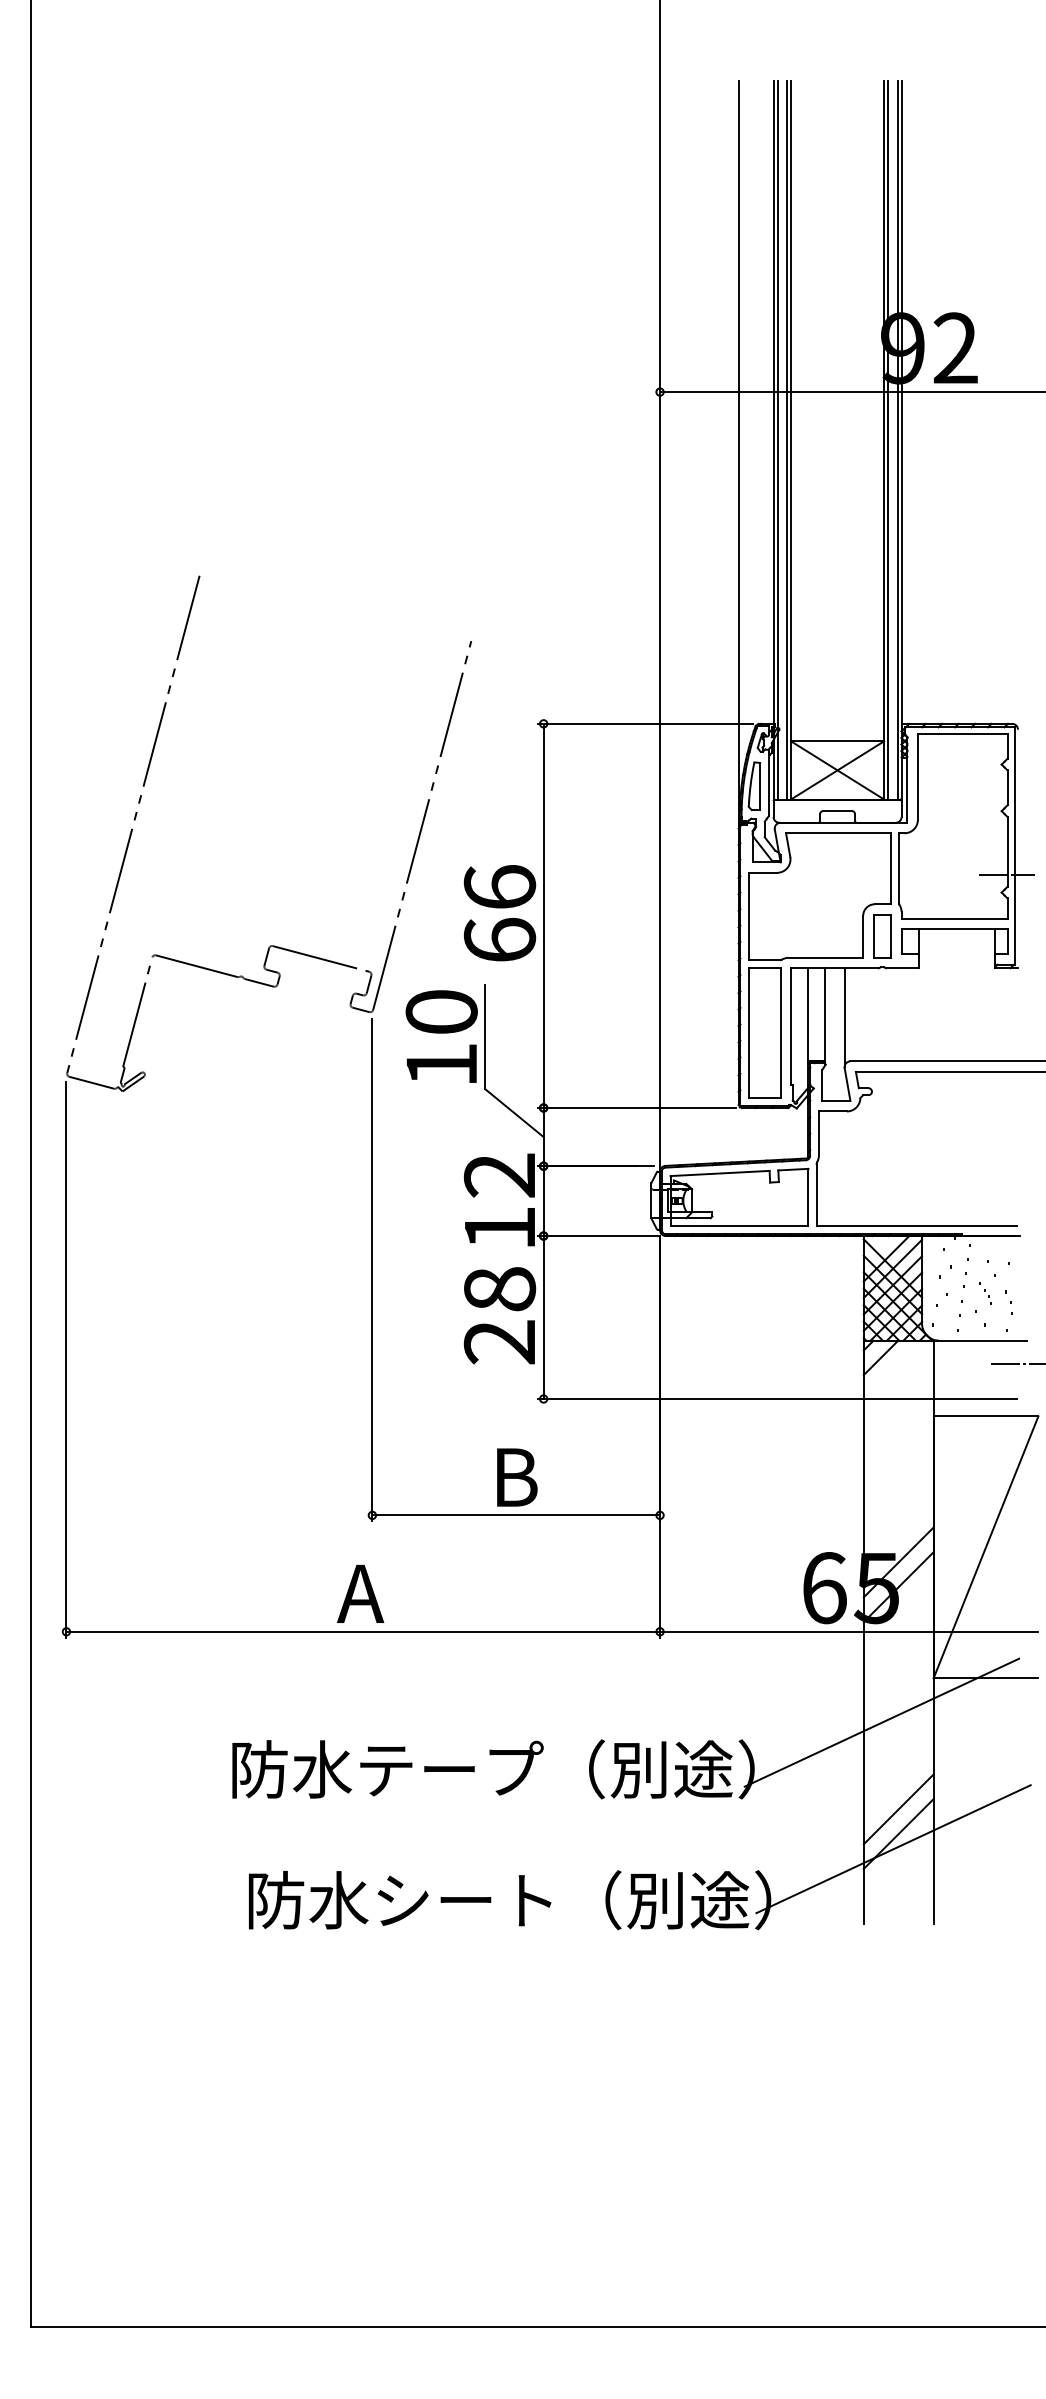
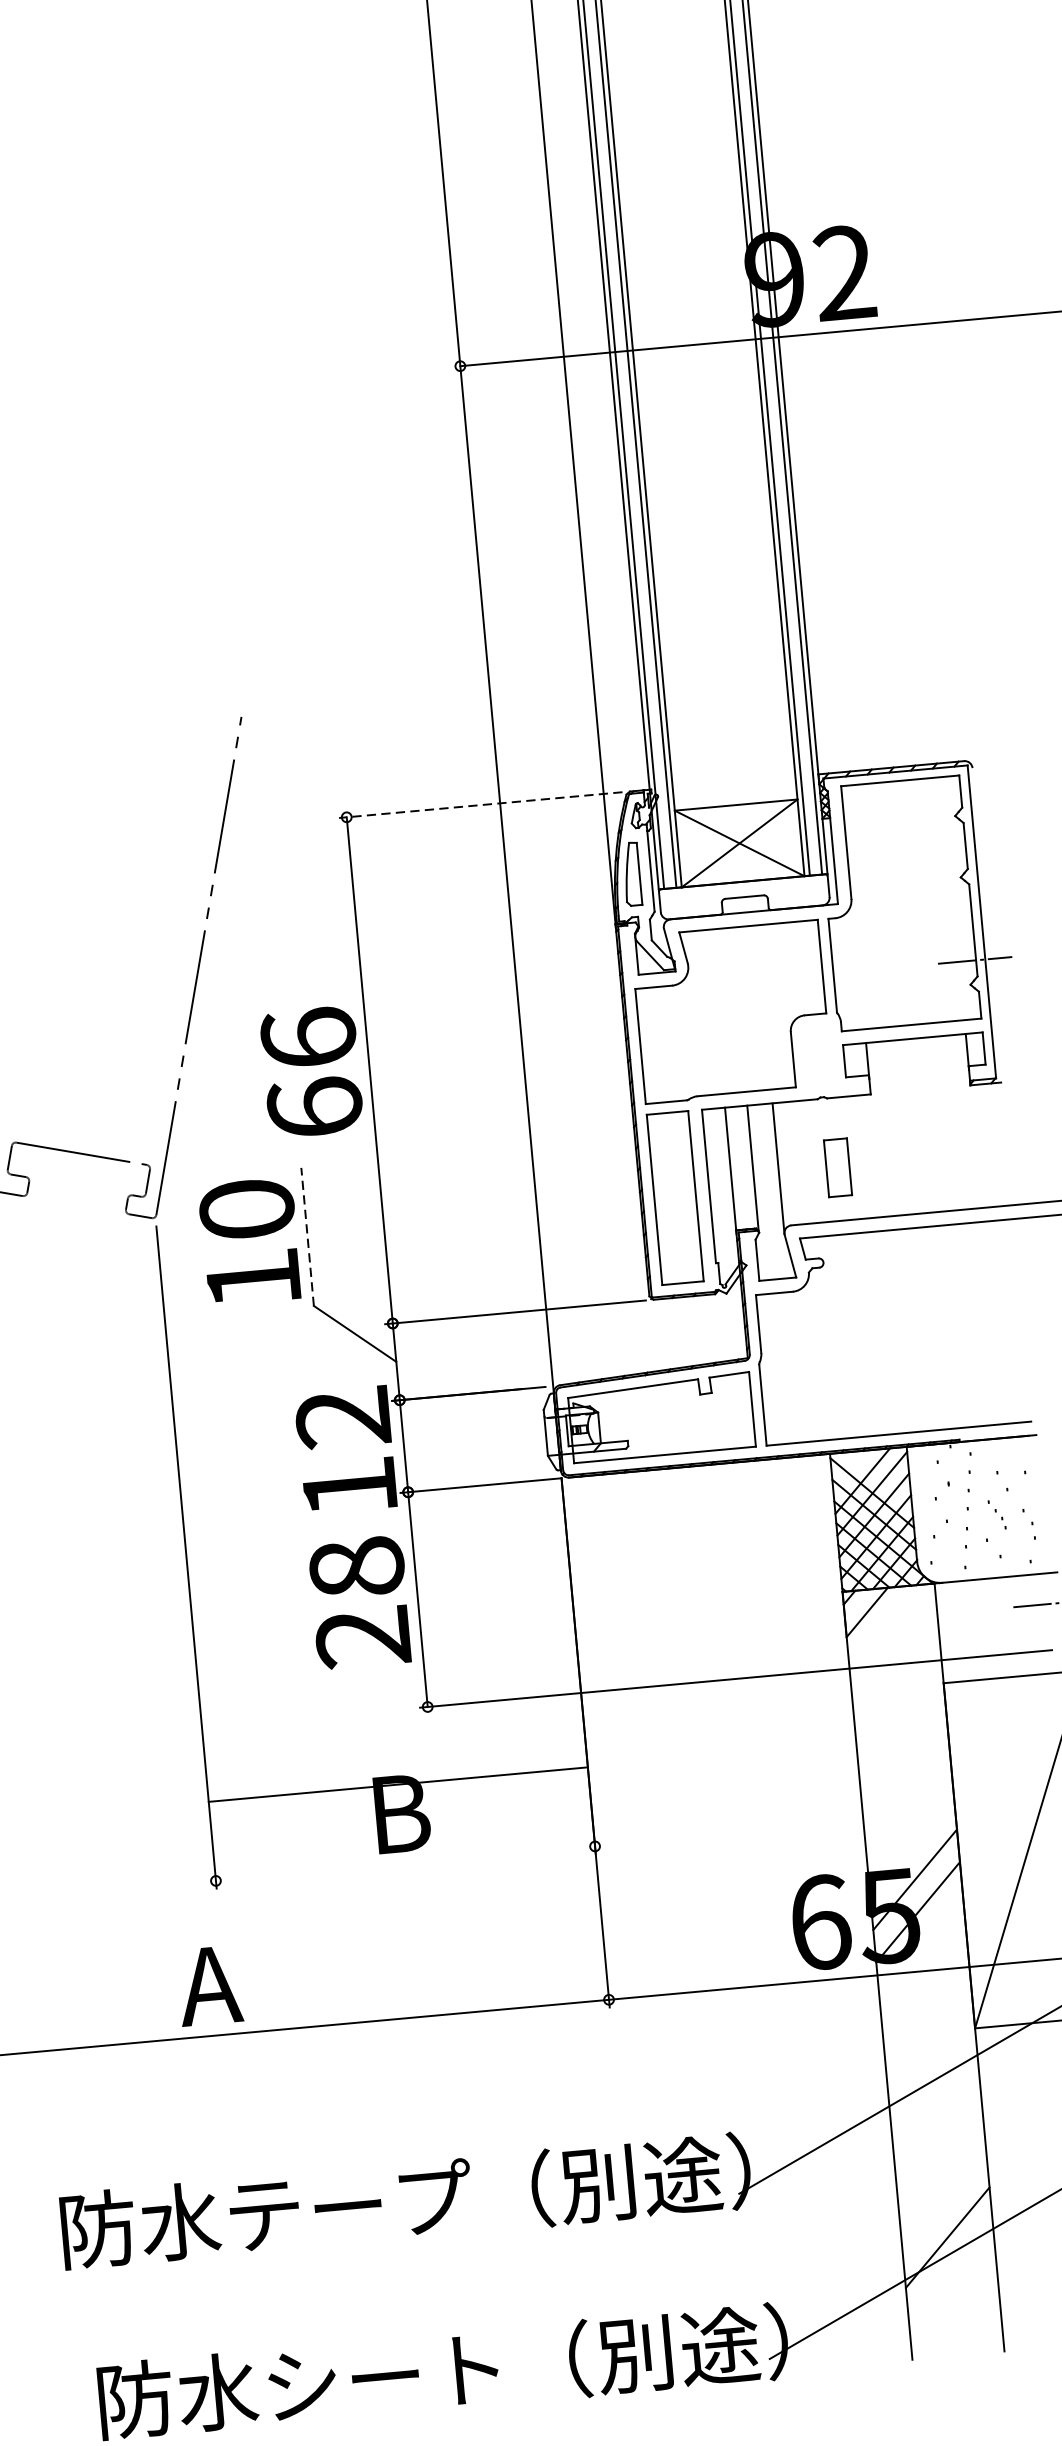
line: (645, 723) -> (480, 804), solid -> dashed
part: (882, 936) -> (838, 1168), moved
line: (485, 1036) -> (307, 1236), solid -> dashed
line: (516, 1515) -> (398, 1784), moved
line: (898, 1809) -> (944, 2205), removed

